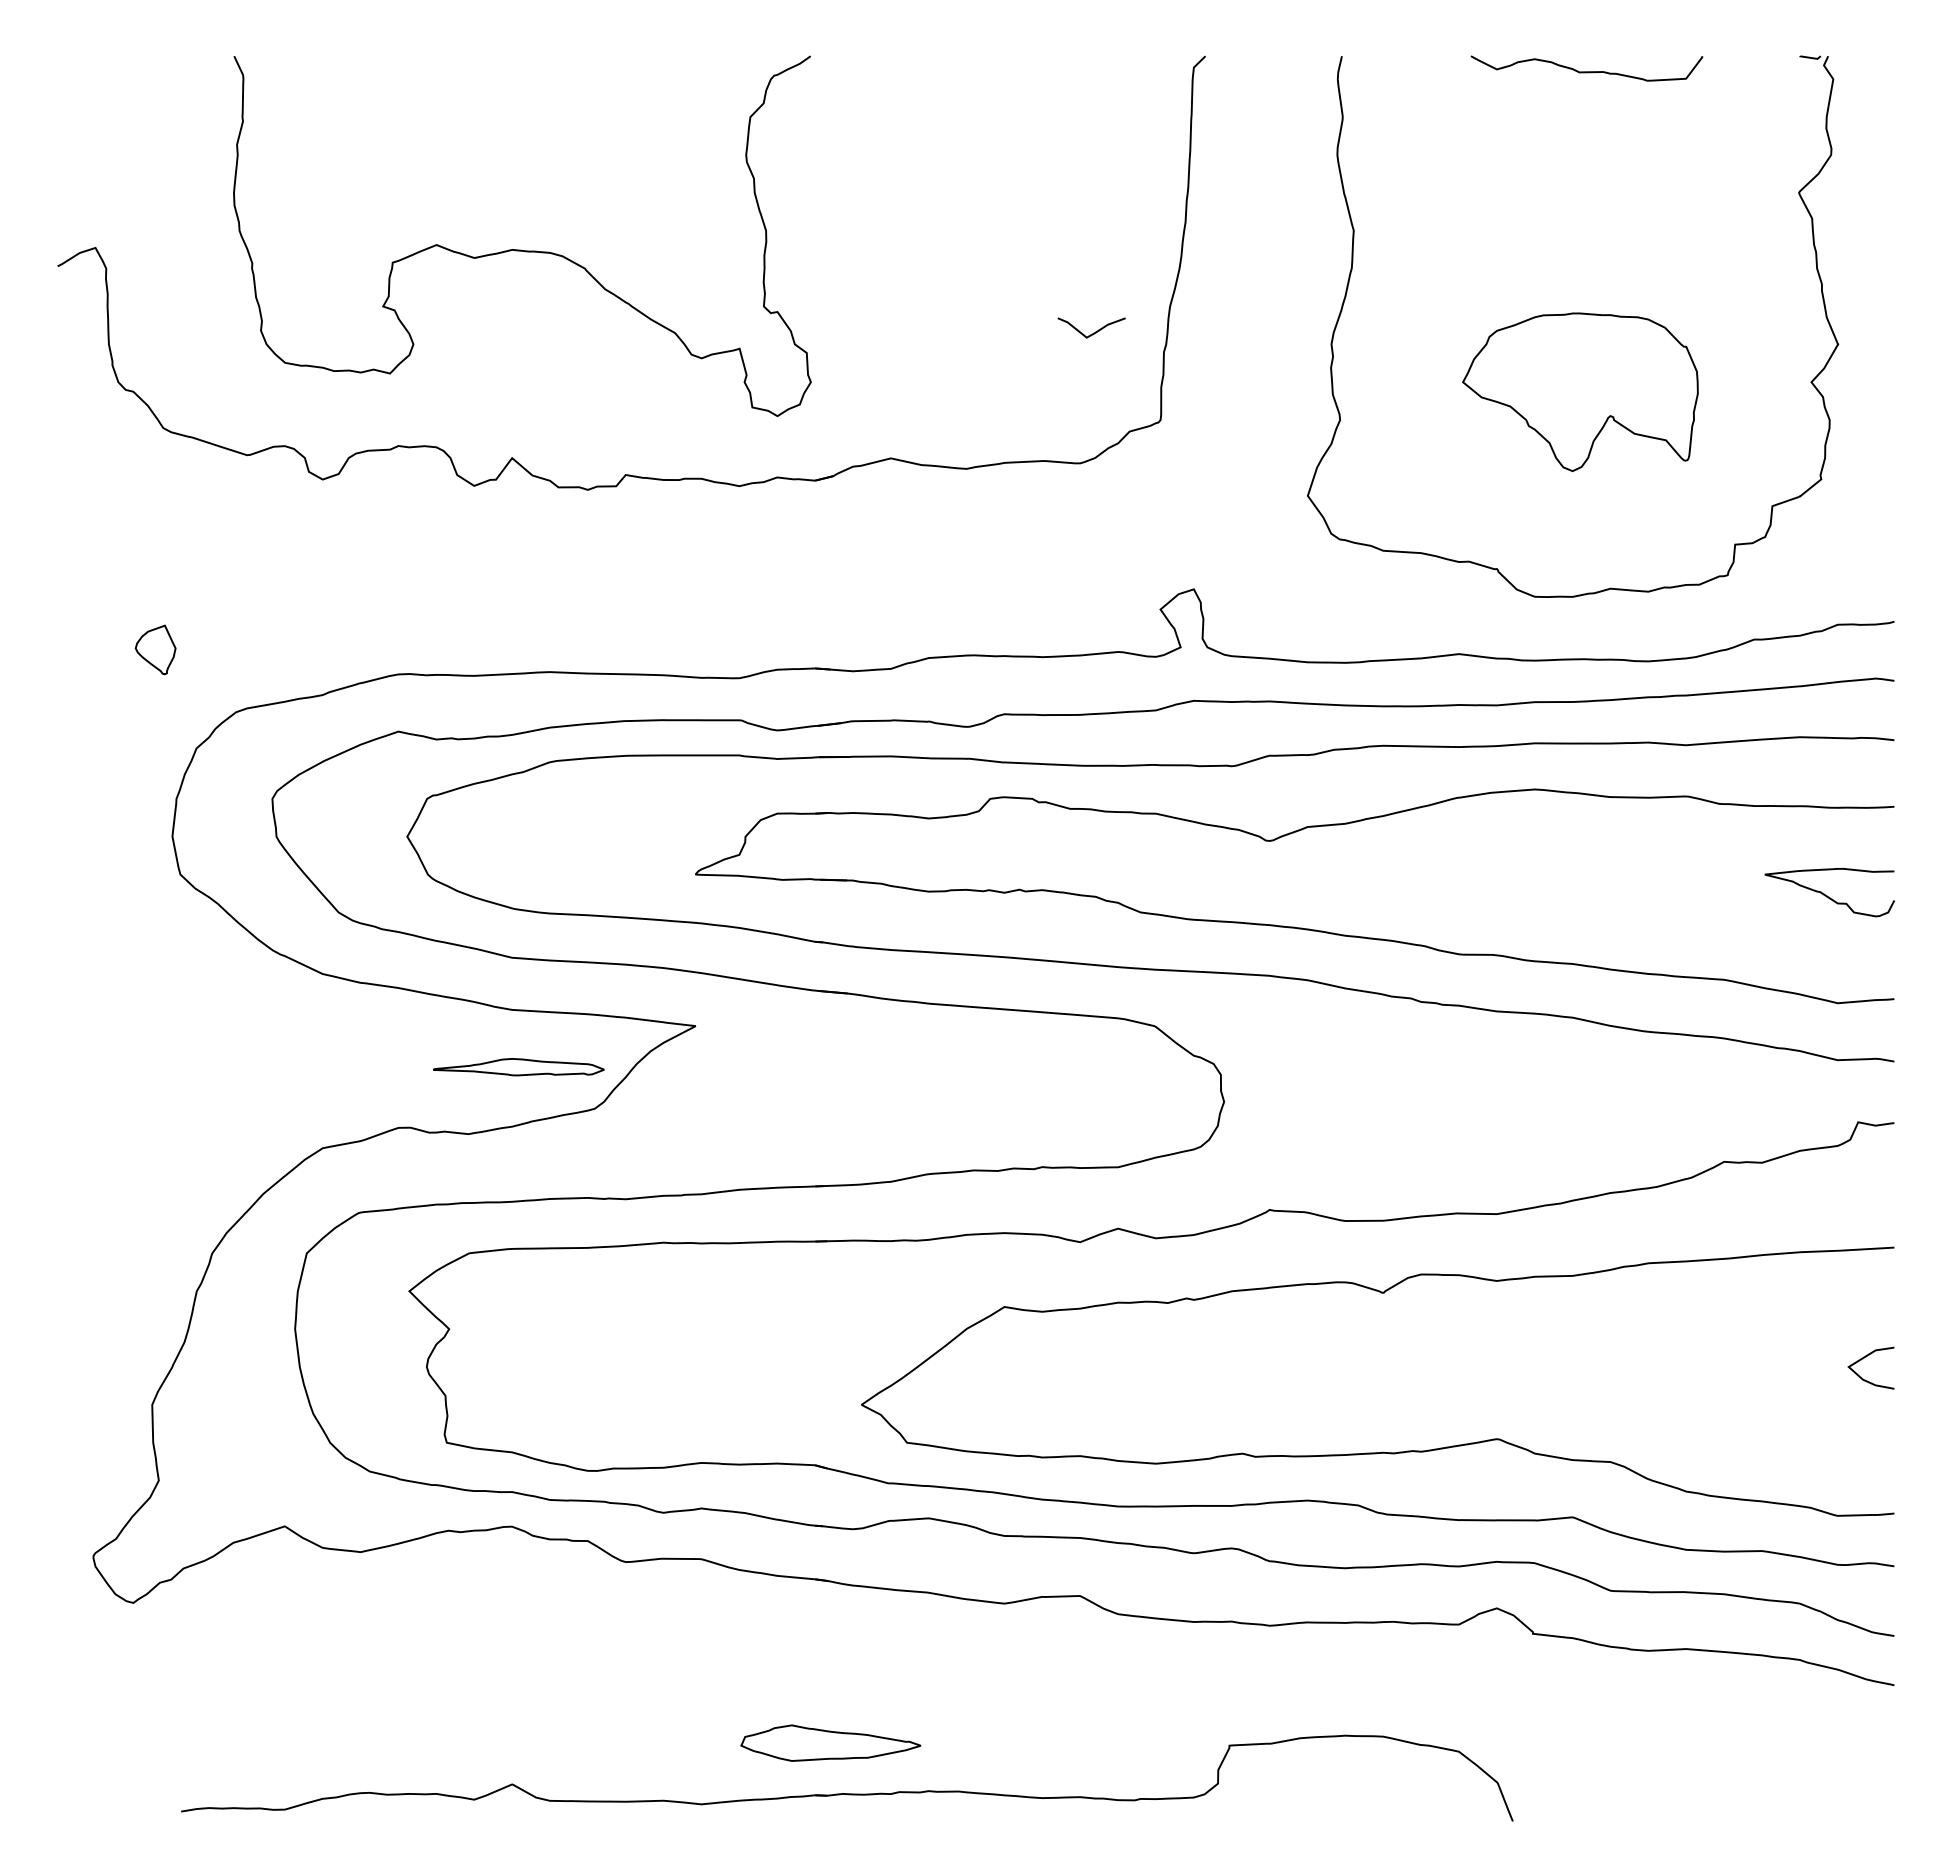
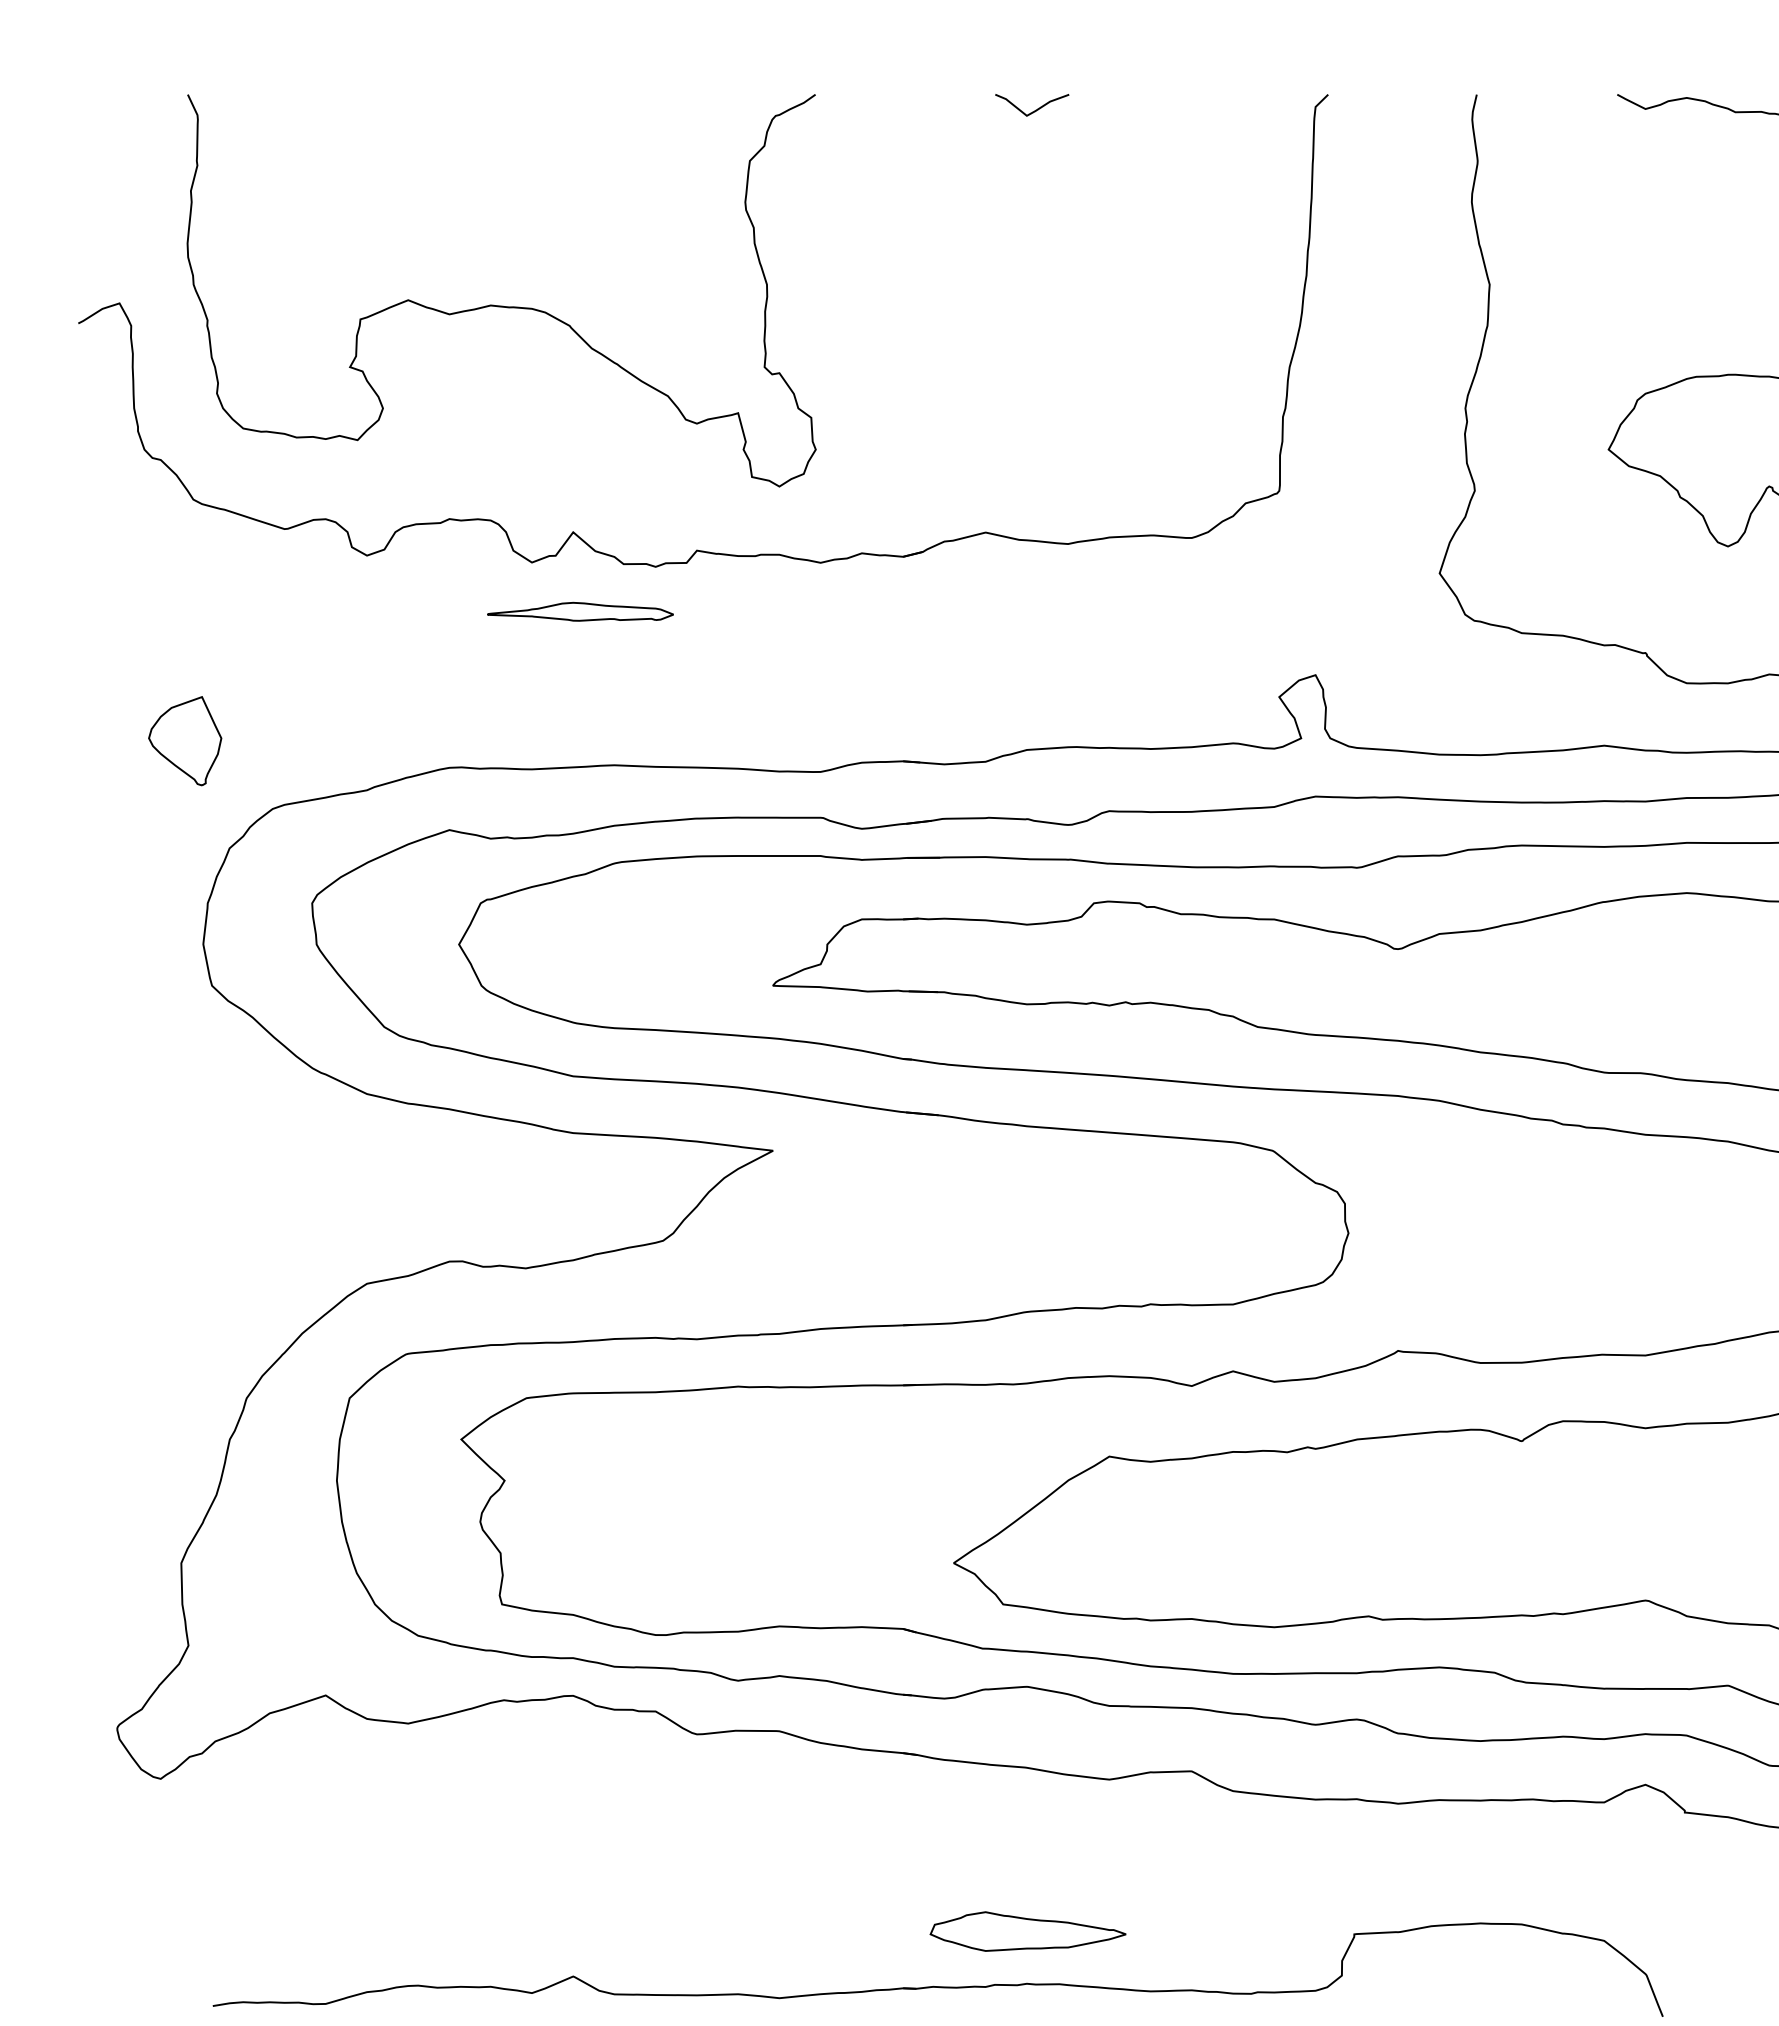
curve: (521, 249) -> (500, 305), moved
curve: (1093, 332) -> (1034, 110), moved
part: (155, 649) -> (184, 740), size x1.67
part: (518, 1067) -> (580, 612), moved
part: (830, 1742) -> (1027, 1930), moved

